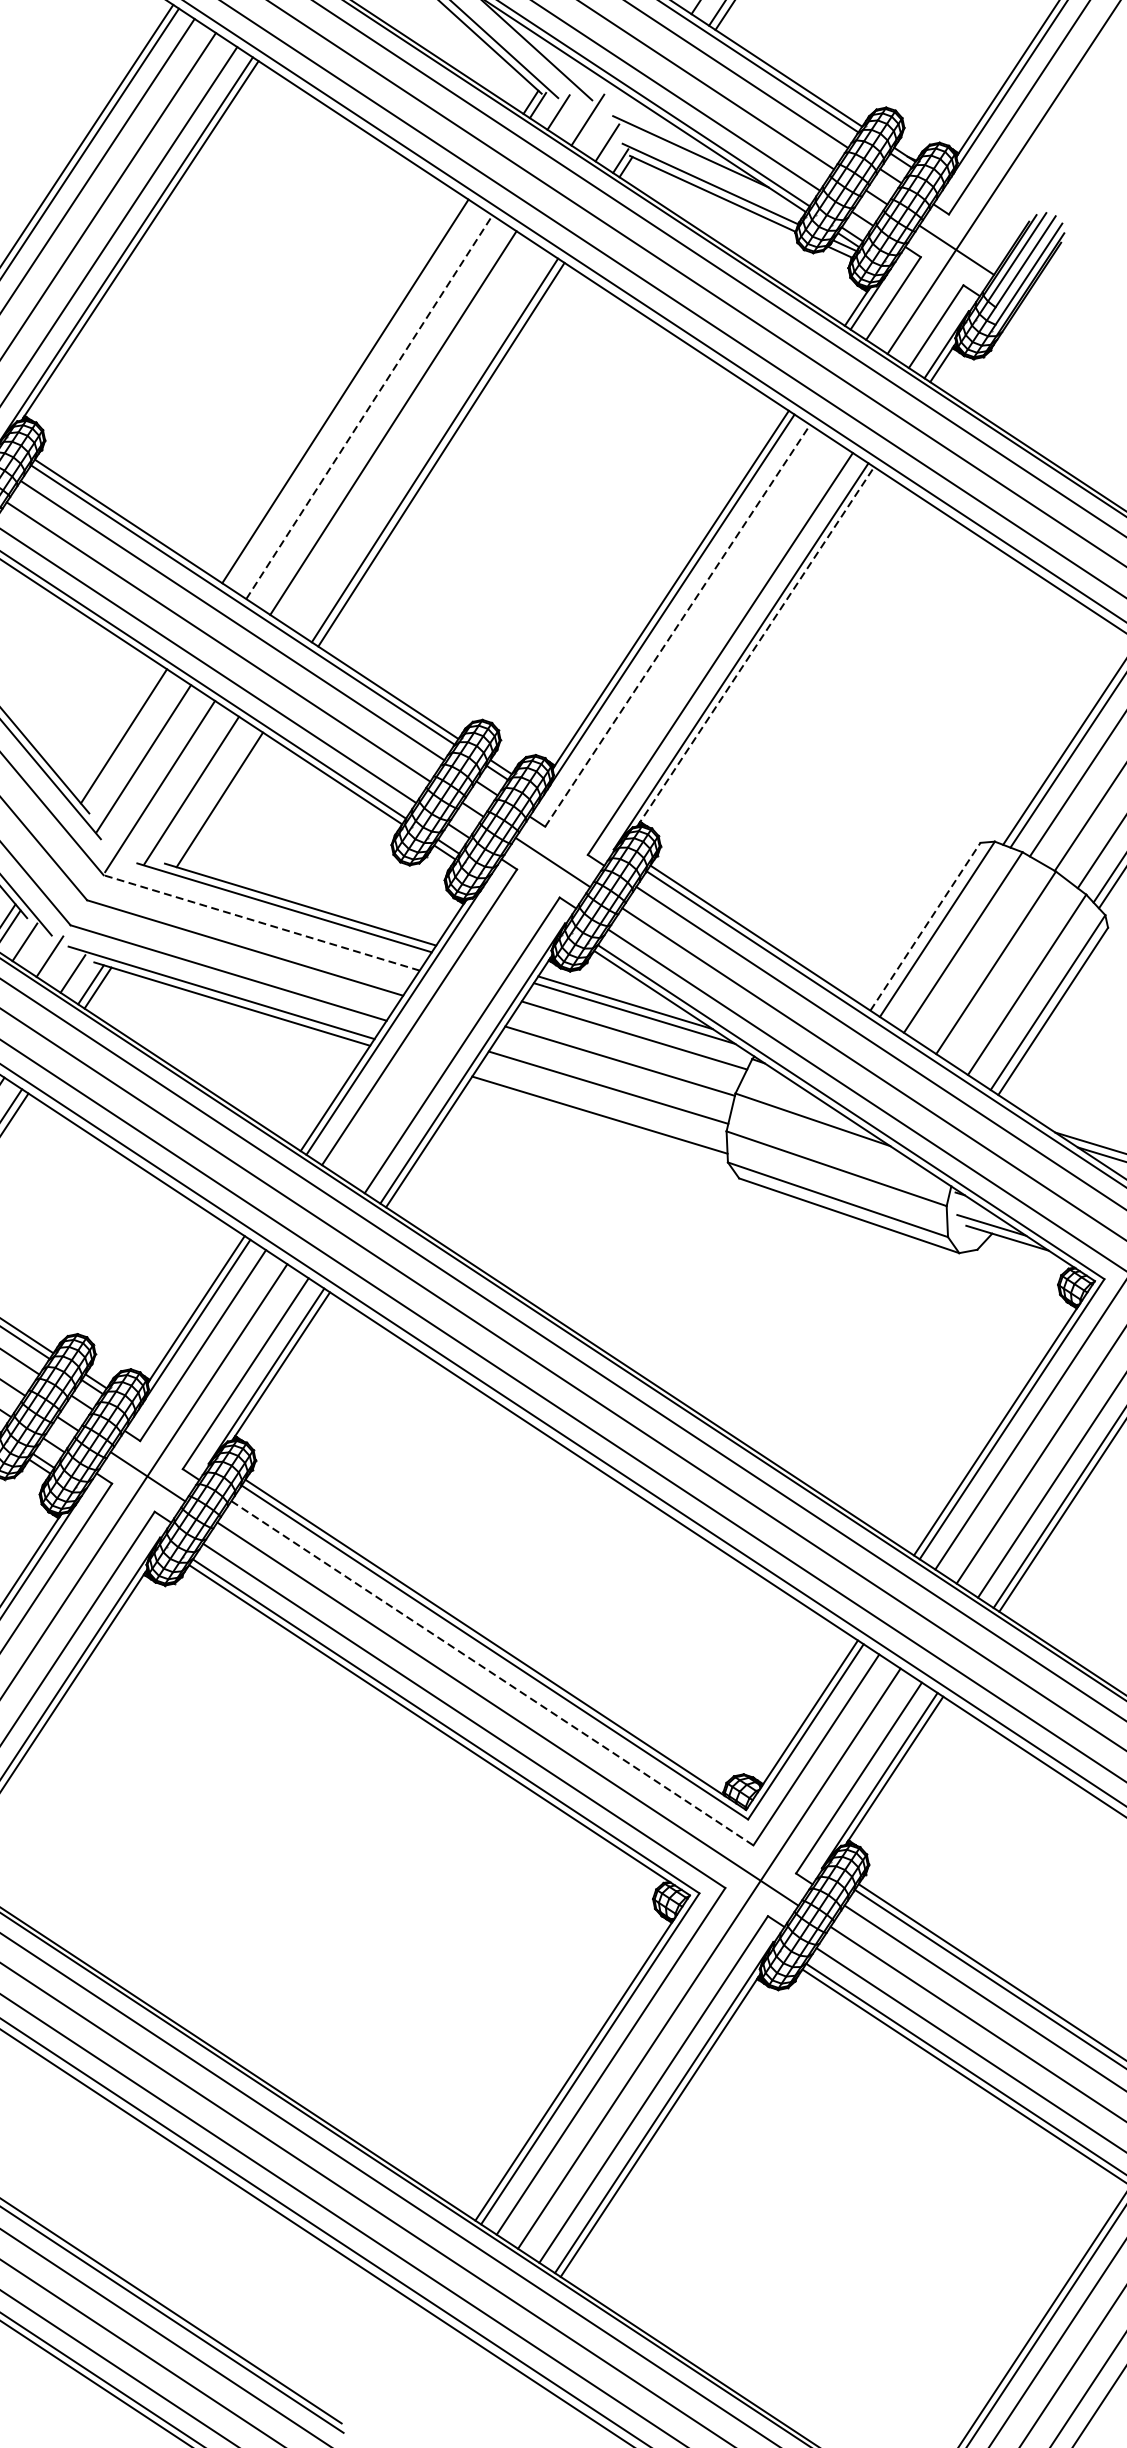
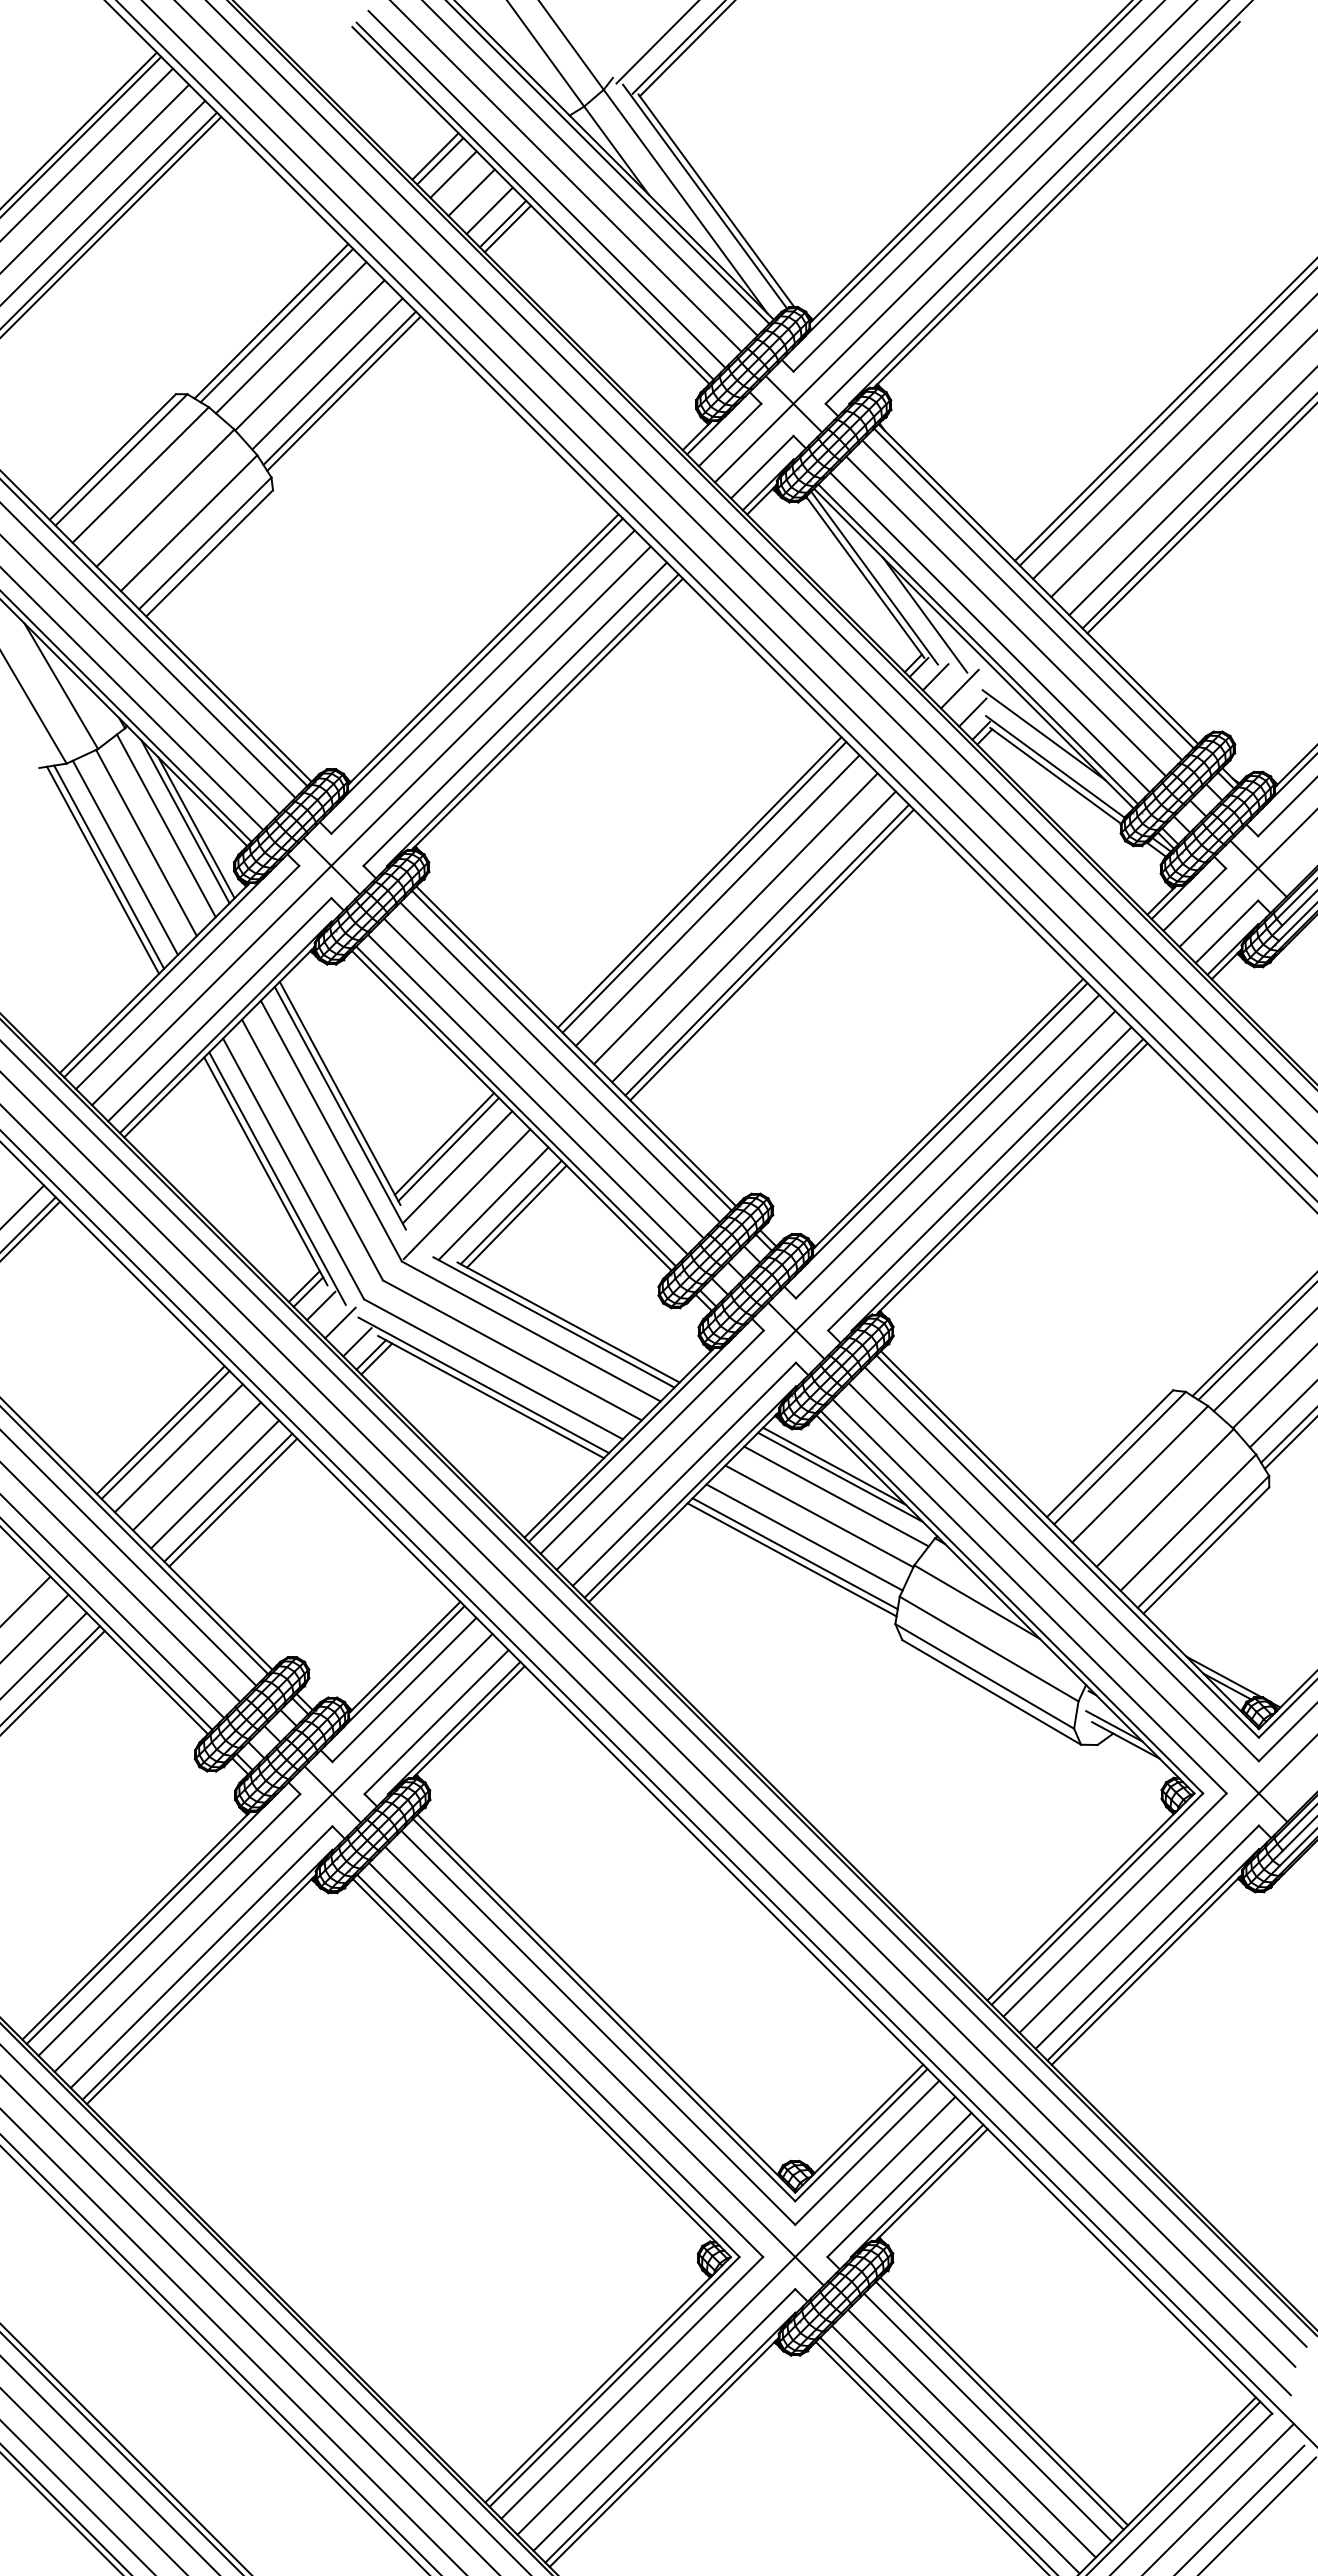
line: (351, 395) -> (704, 887), added
line: (370, 406) -> (718, 900), dashed -> solid
line: (416, 438) -> (753, 936), added
line: (678, 625) -> (948, 1146), dashed -> solid
line: (756, 646) -> (1012, 1178), dashed -> solid
line: (129, 741) -> (448, 1149), added
line: (211, 796) -> (510, 1212), added
line: (586, 809) -> (835, 1290), added
line: (260, 923) -> (530, 1331), dashed -> solid
line: (925, 926) -> (1110, 1453), dashed -> solid
line: (601, 1107) -> (794, 1553), added
line: (492, 1672) -> (598, 2027), dashed -> solid

